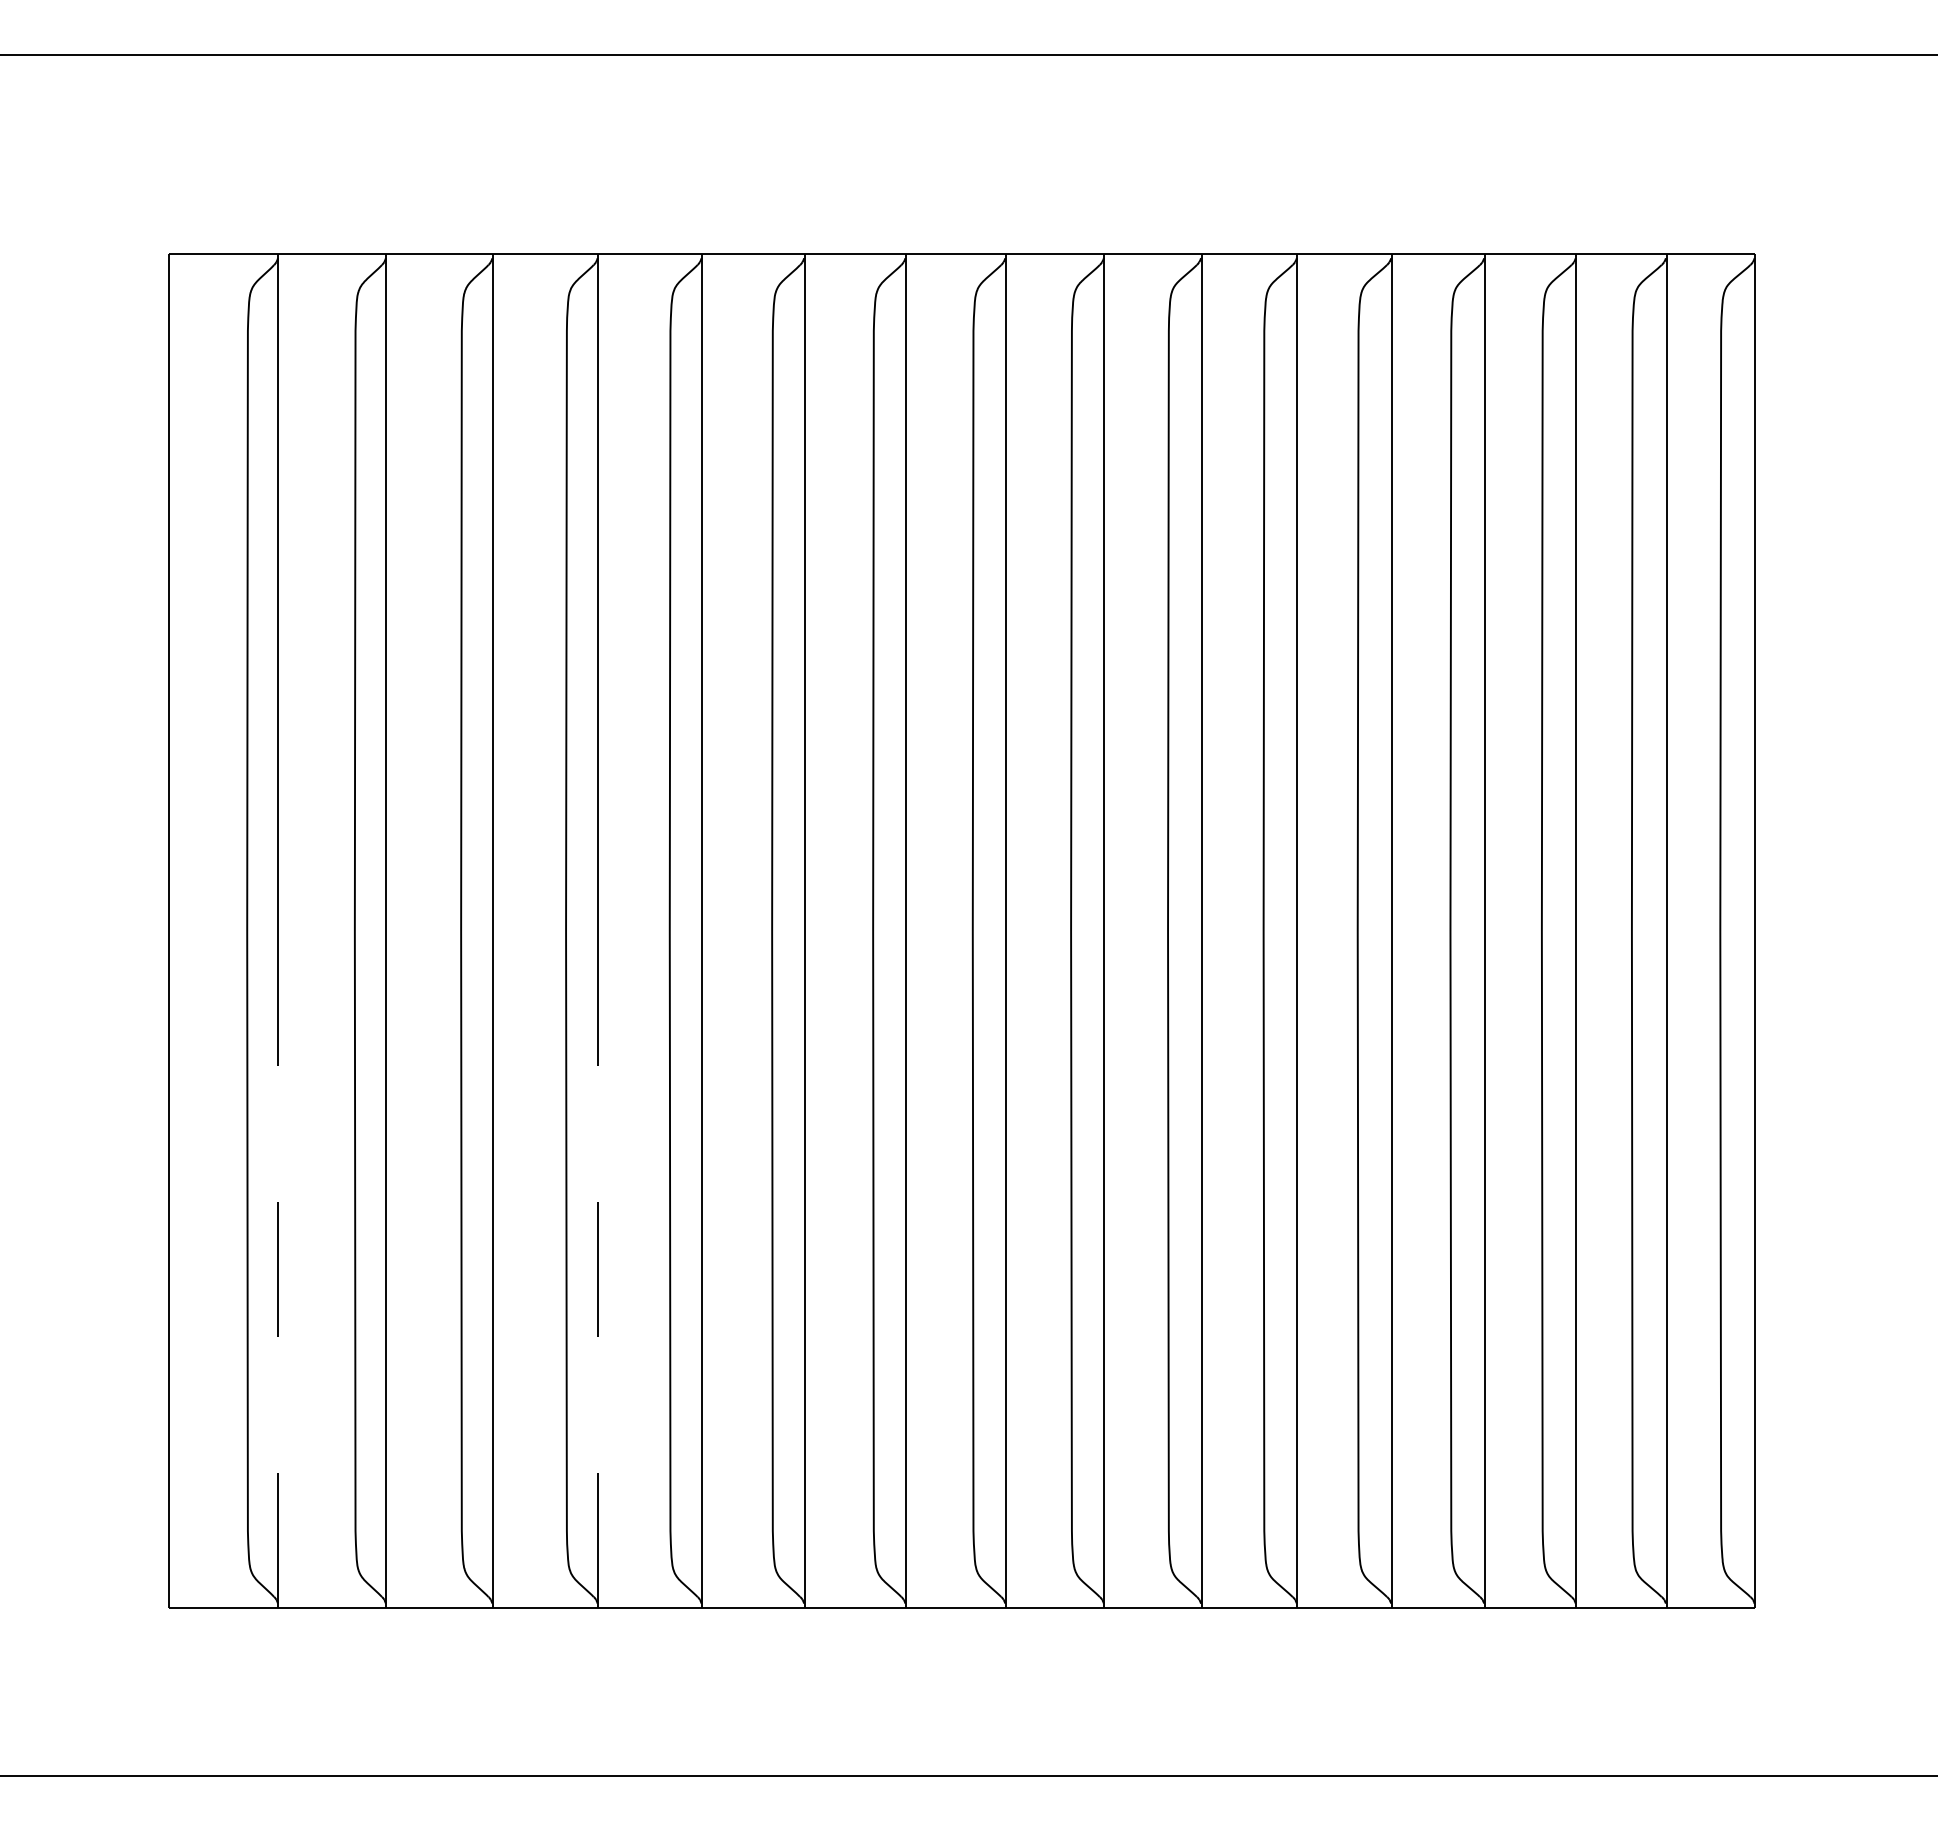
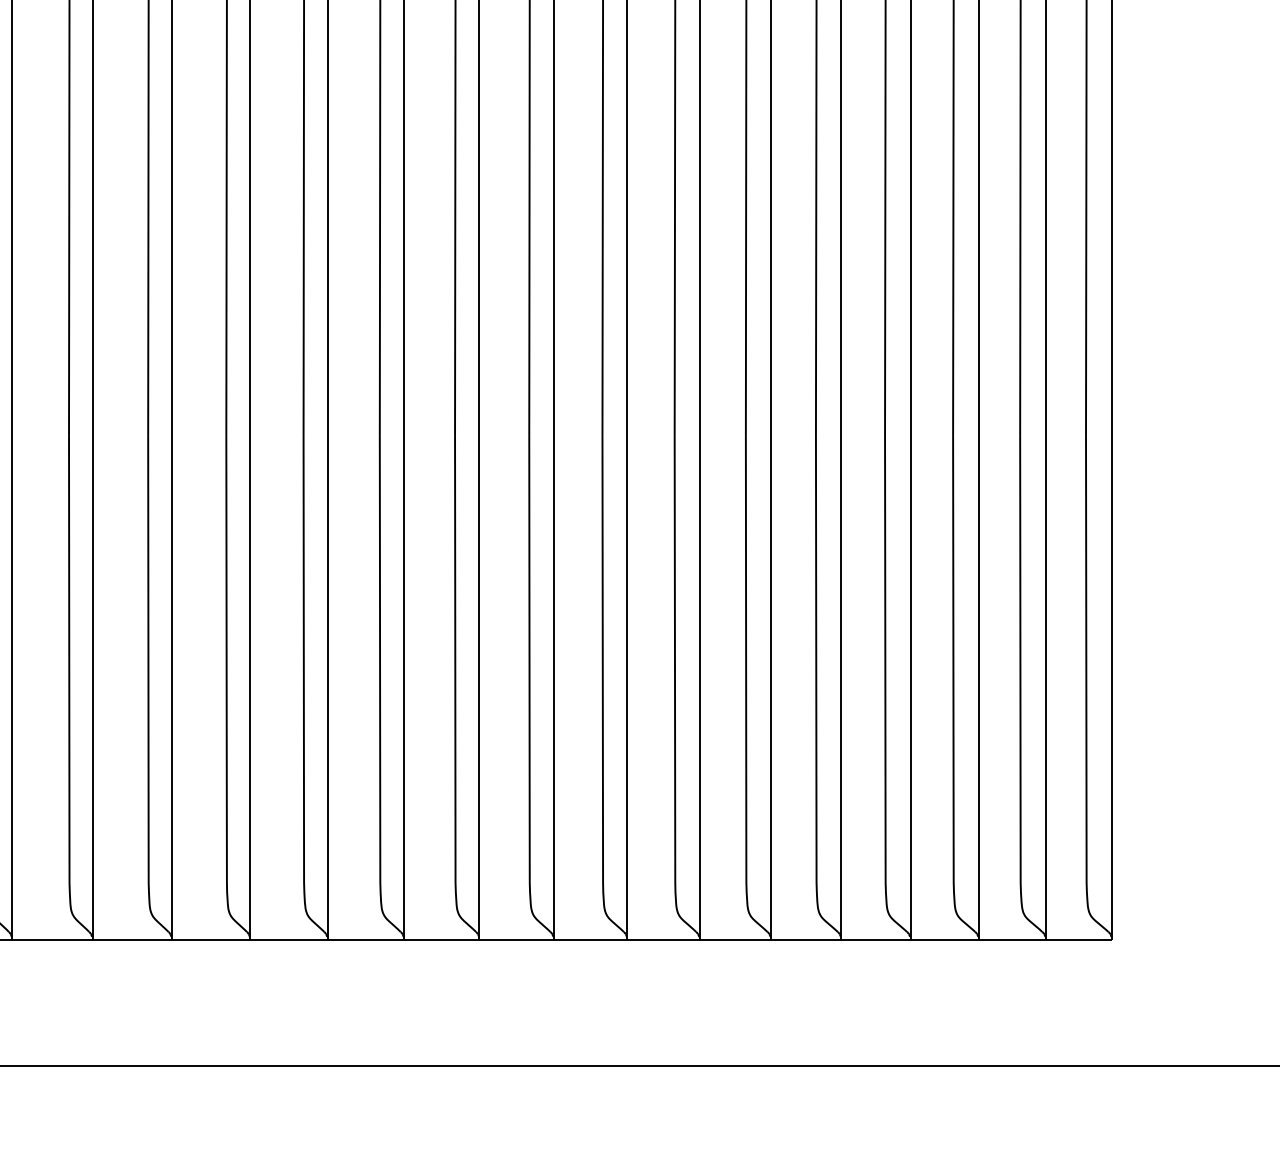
line: (278, 1263) -> (12, 683), dashed -> solid
line: (598, 1263) -> (250, 683), dashed -> solid

